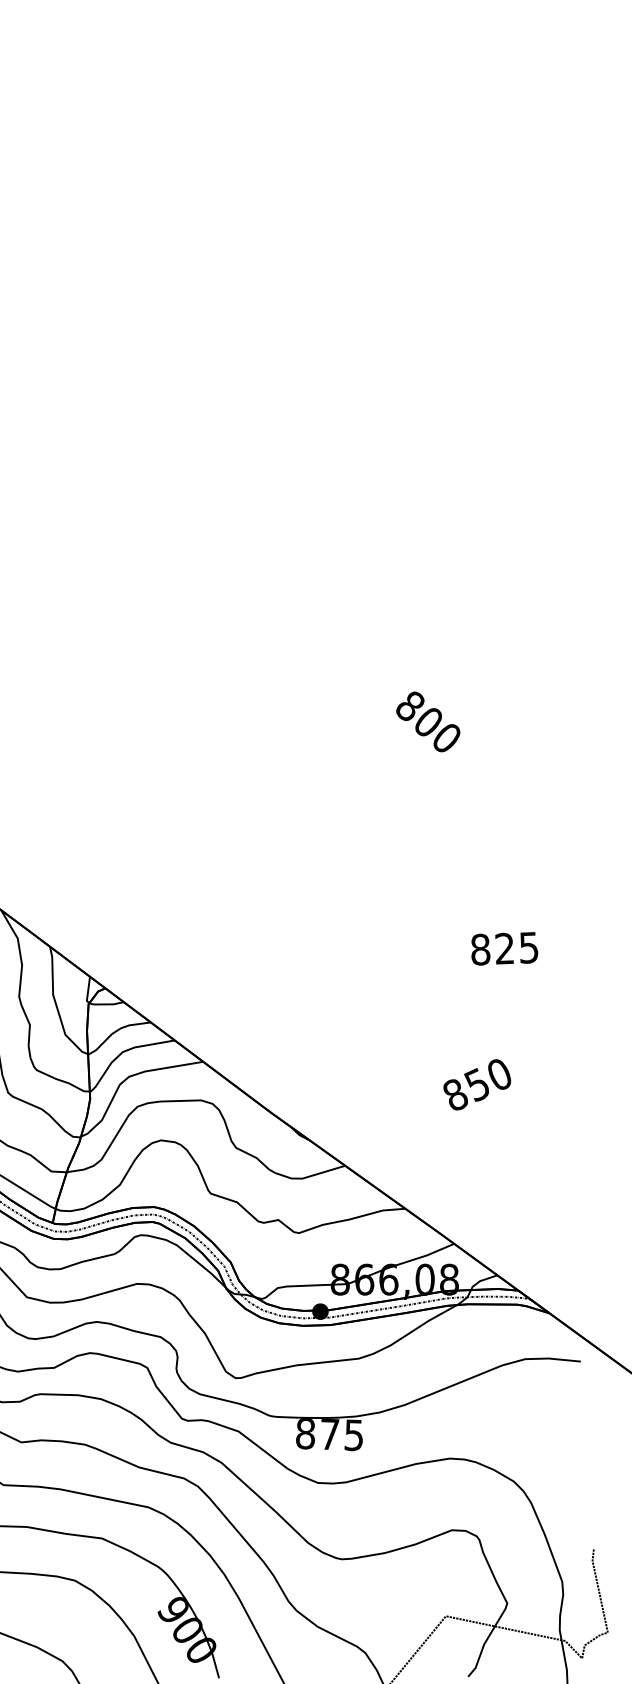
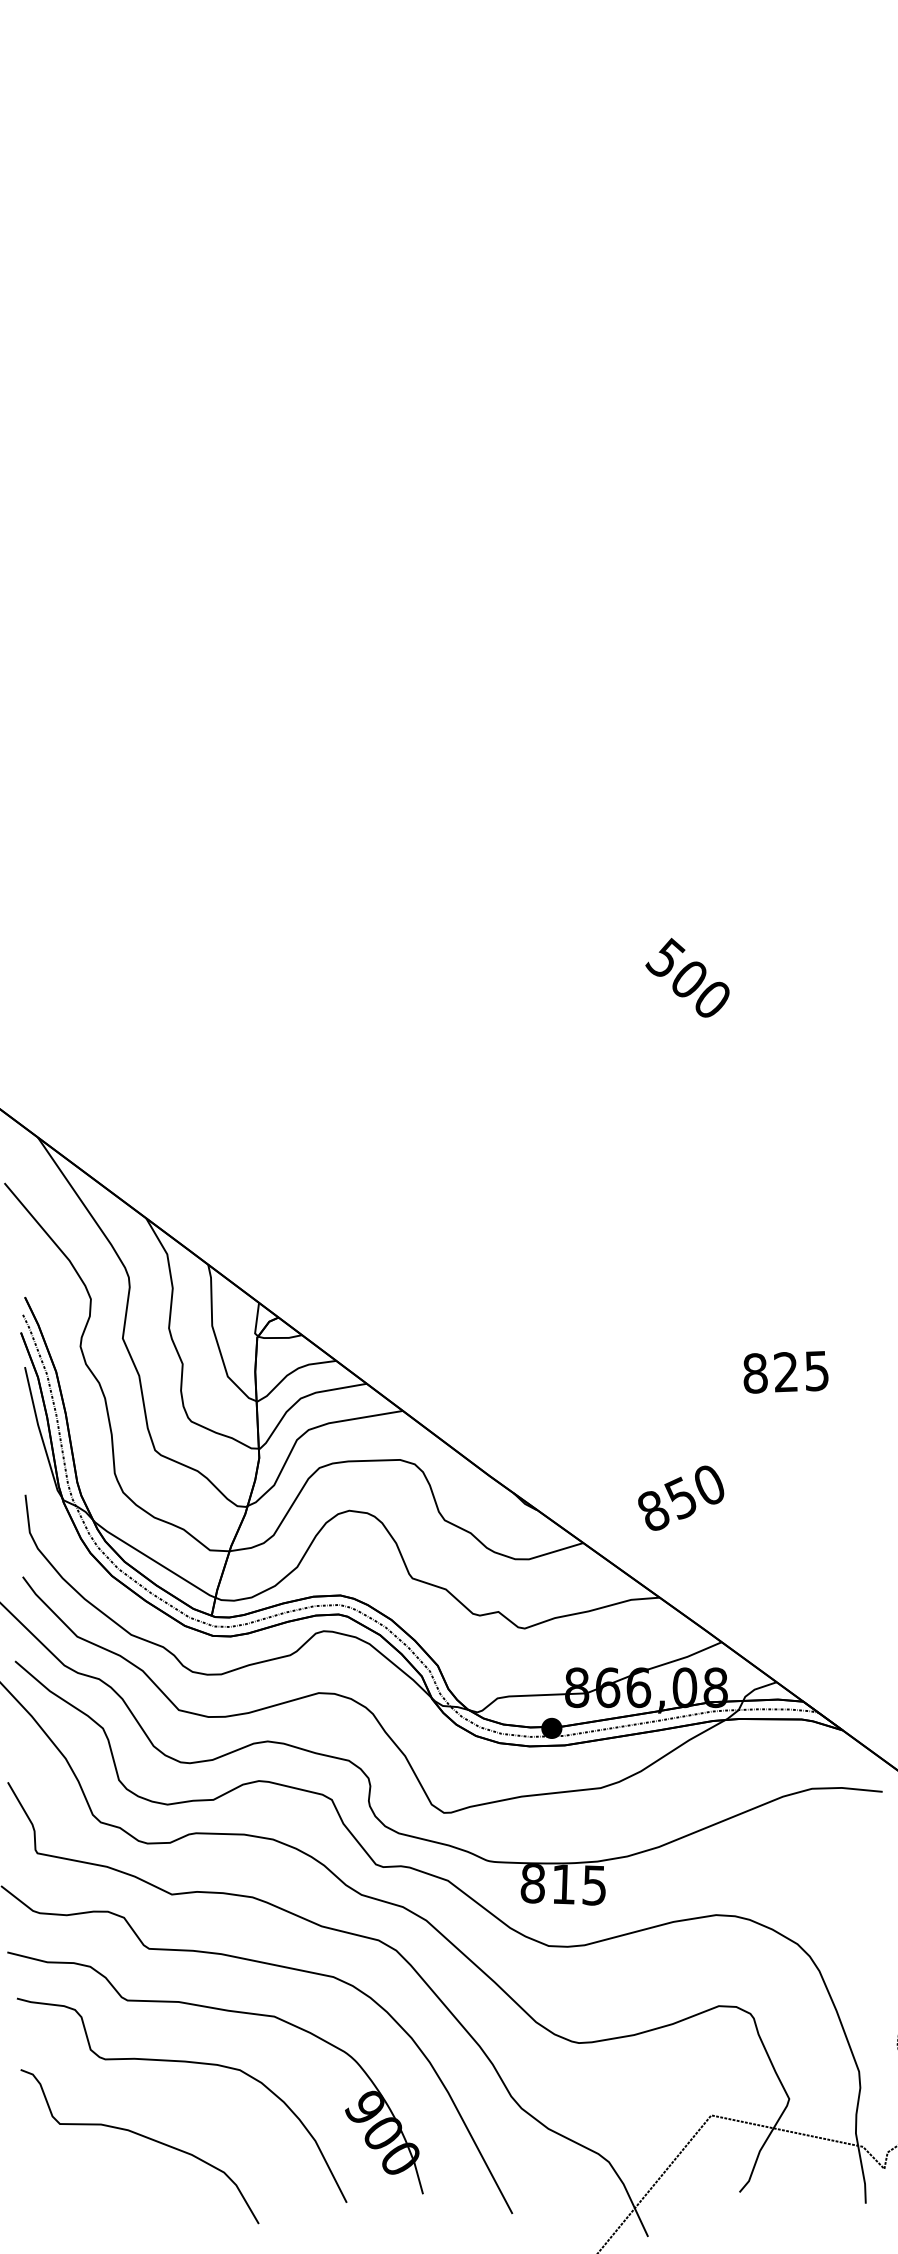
text: (409, 704) -> (665, 957), 800 -> 500
text: (504, 948) -> (785, 1372), moved
text: (477, 1084) -> (681, 1497), moved
text: (330, 1434) -> (564, 1884), 875 -> 815

